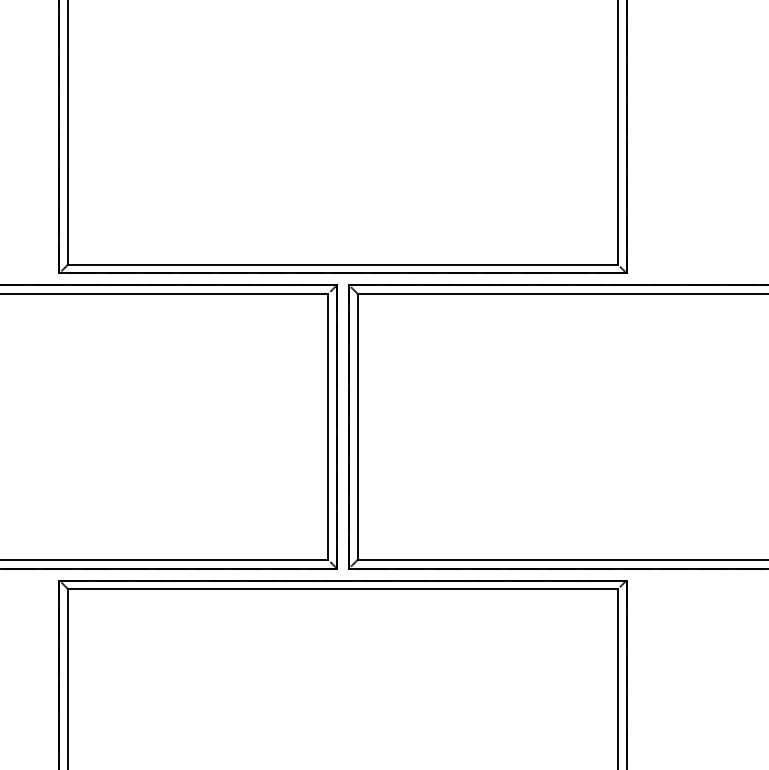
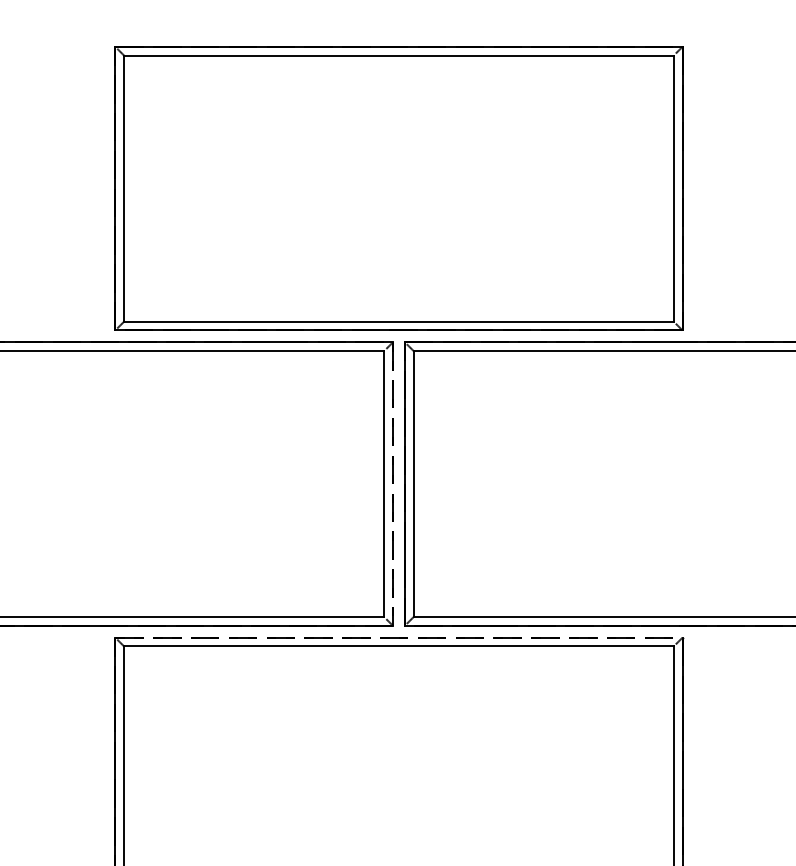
line: (337, 427) -> (393, 484), solid -> dashed
line: (342, 580) -> (398, 637), solid -> dashed

